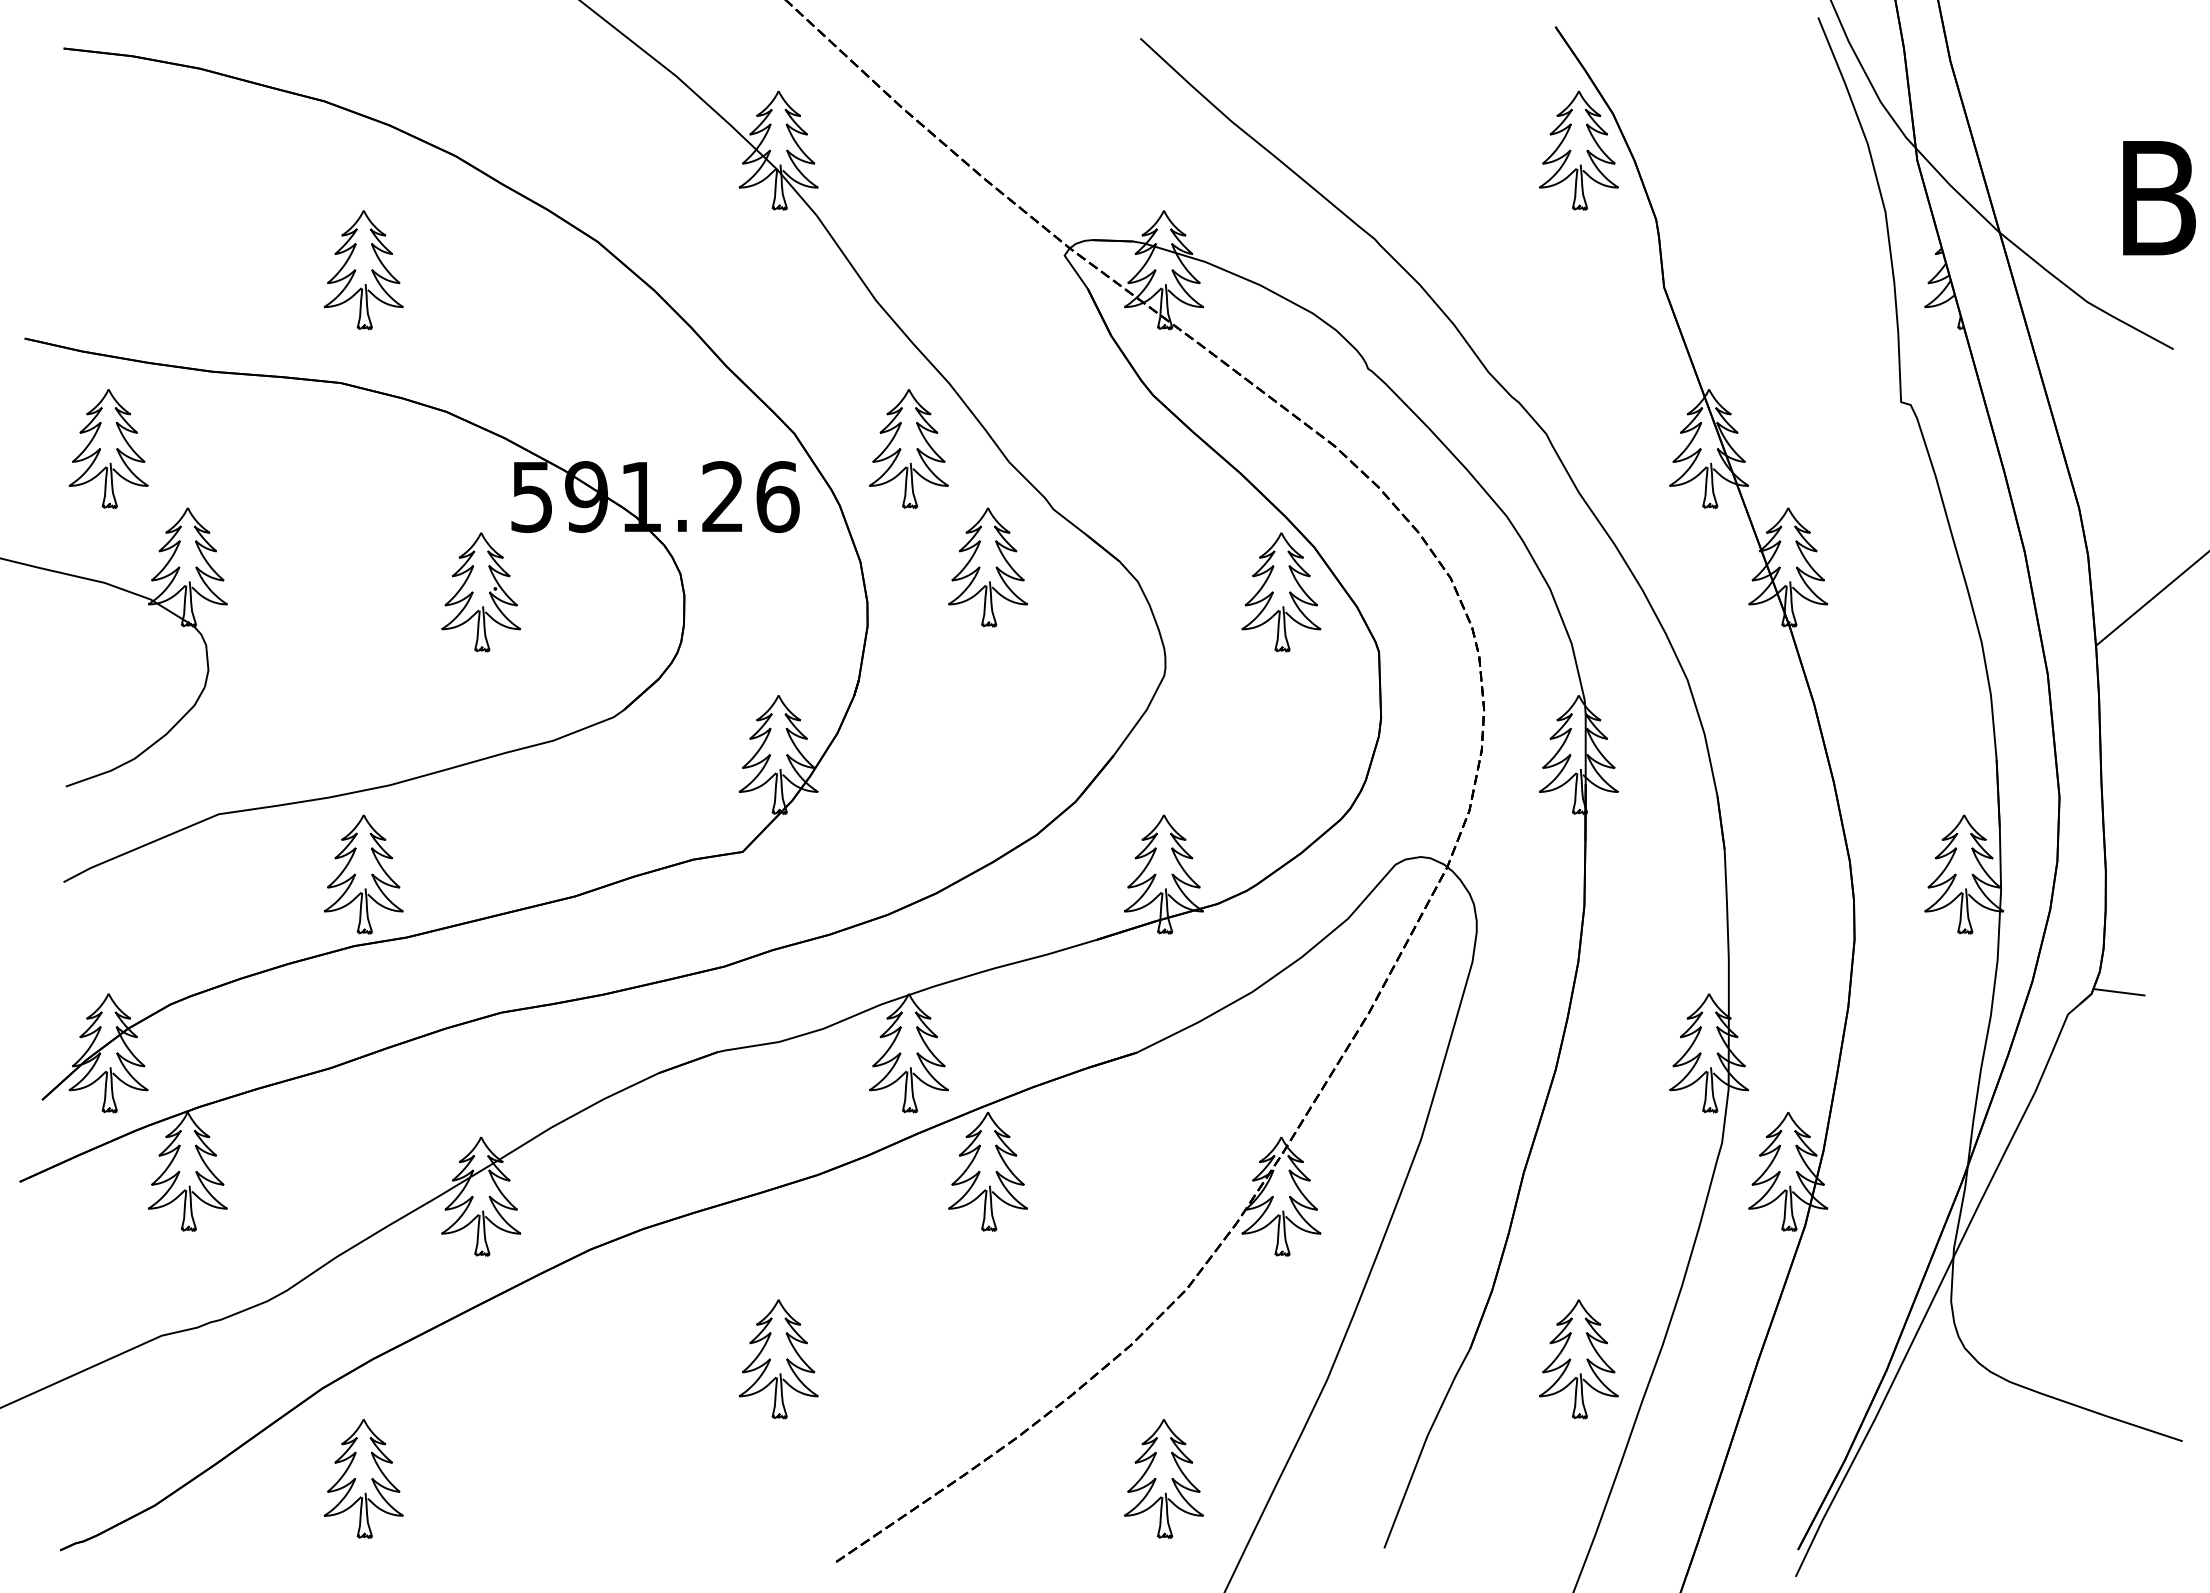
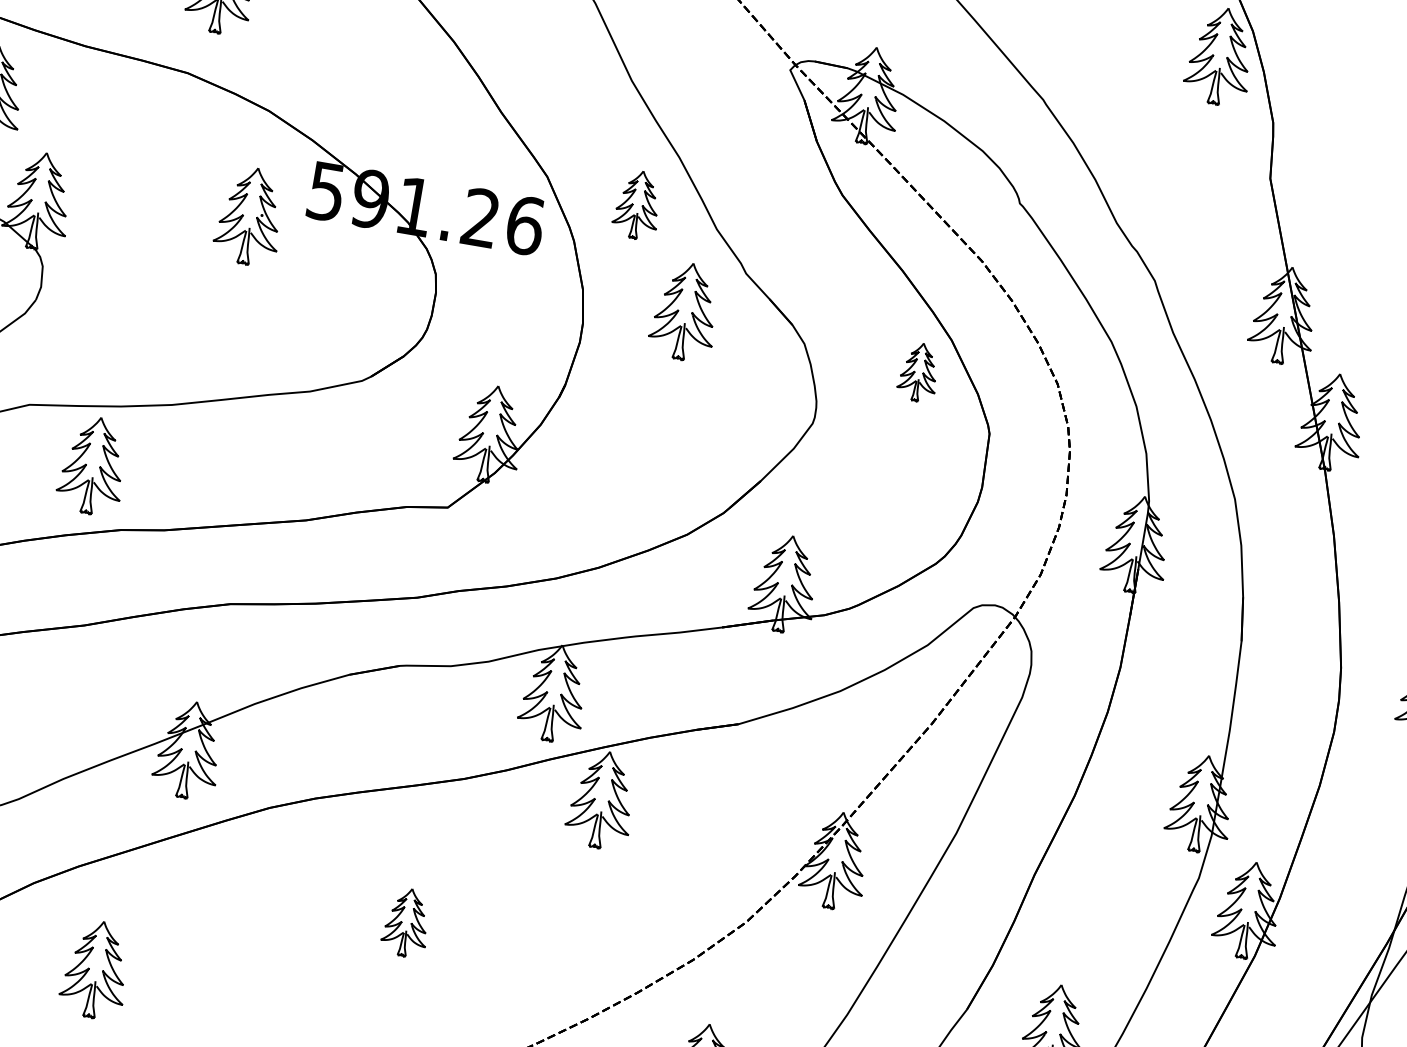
part: (908, 448) -> (637, 204), size x0.7
part: (481, 592) -> (250, 216), moved
part: (1281, 592) -> (918, 372), size x0.6
part: (363, 874) -> (92, 465), moved
part: (778, 1359) -> (406, 922), size x0.7
part: (363, 1478) -> (95, 969), moved

